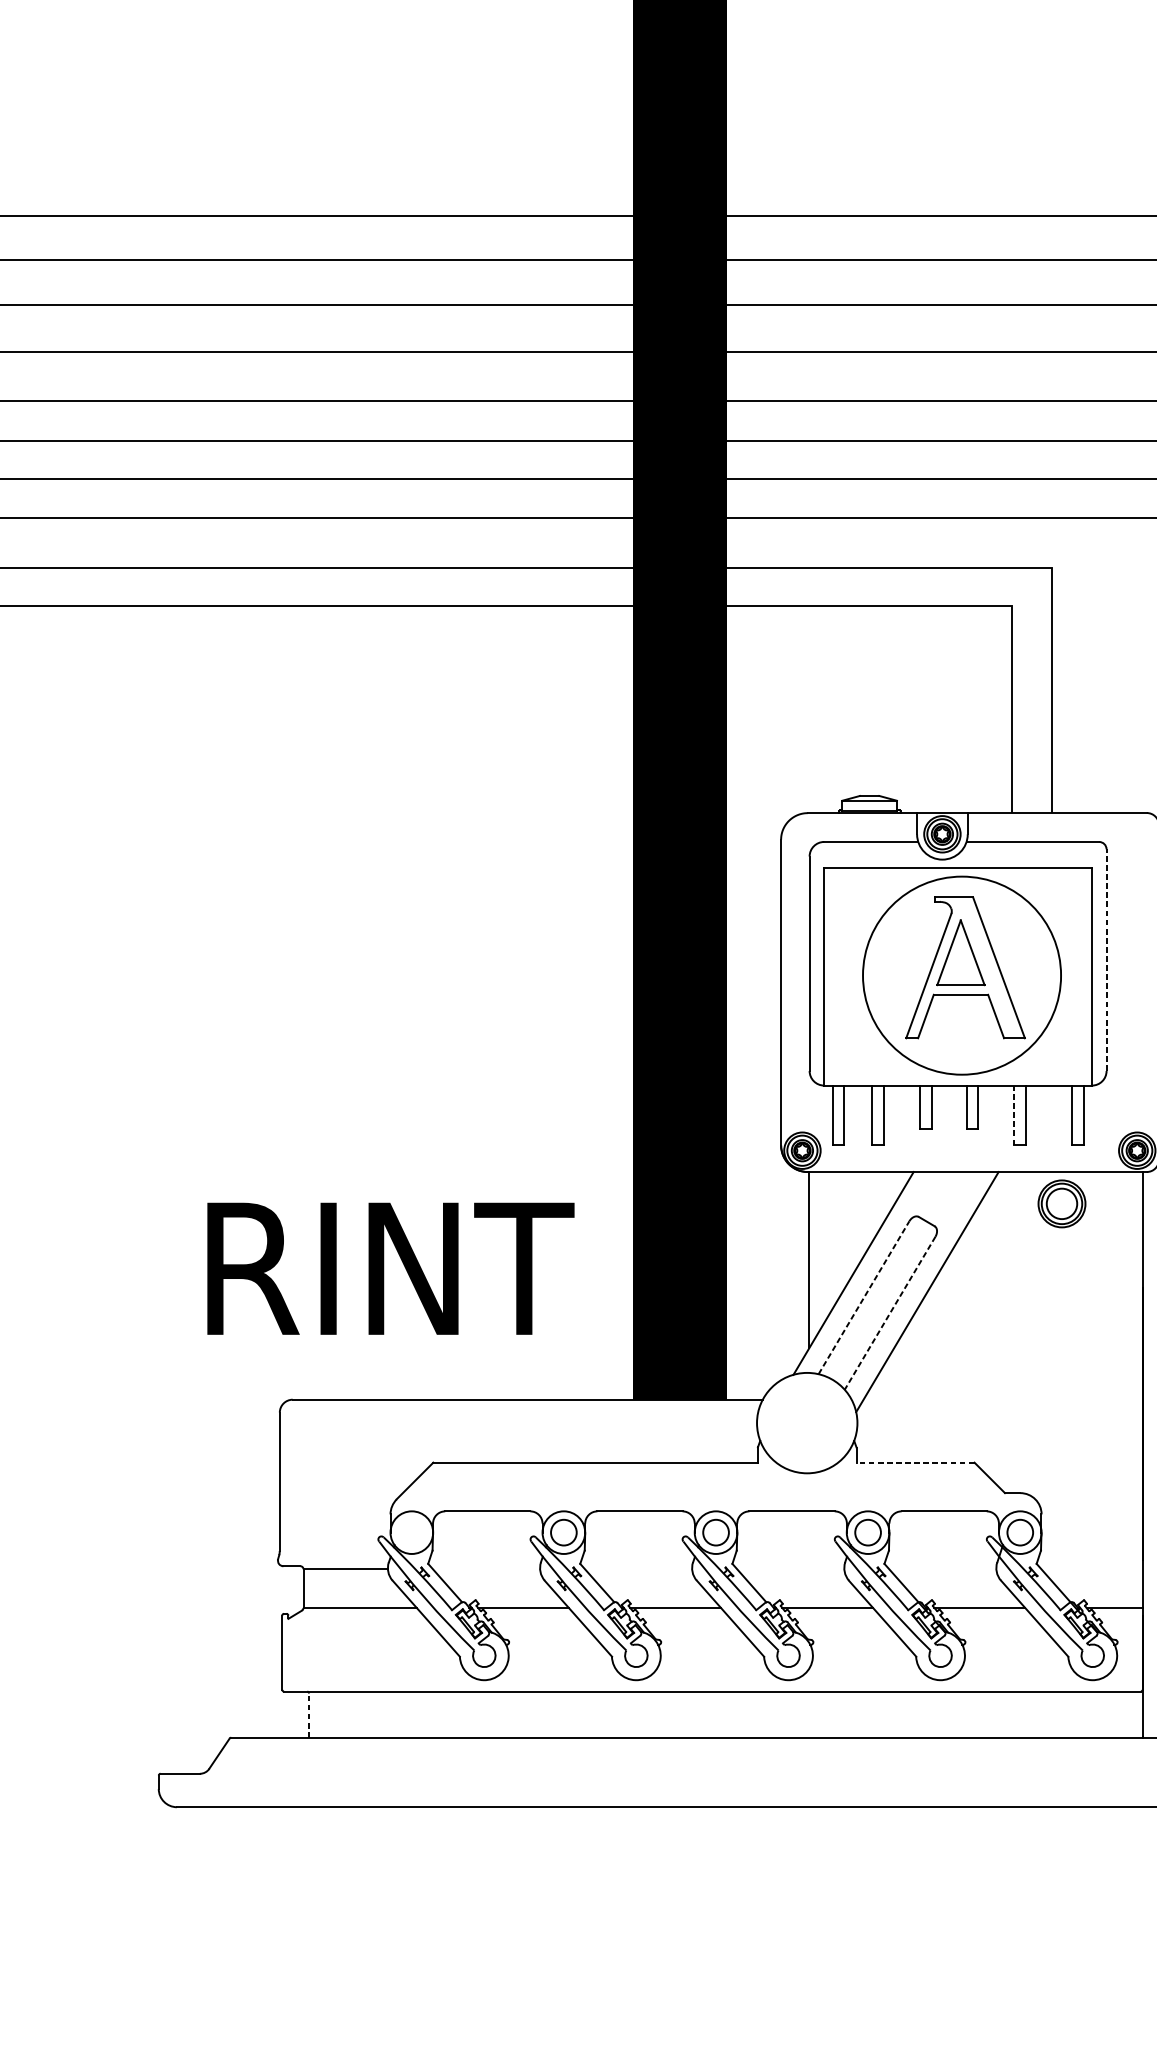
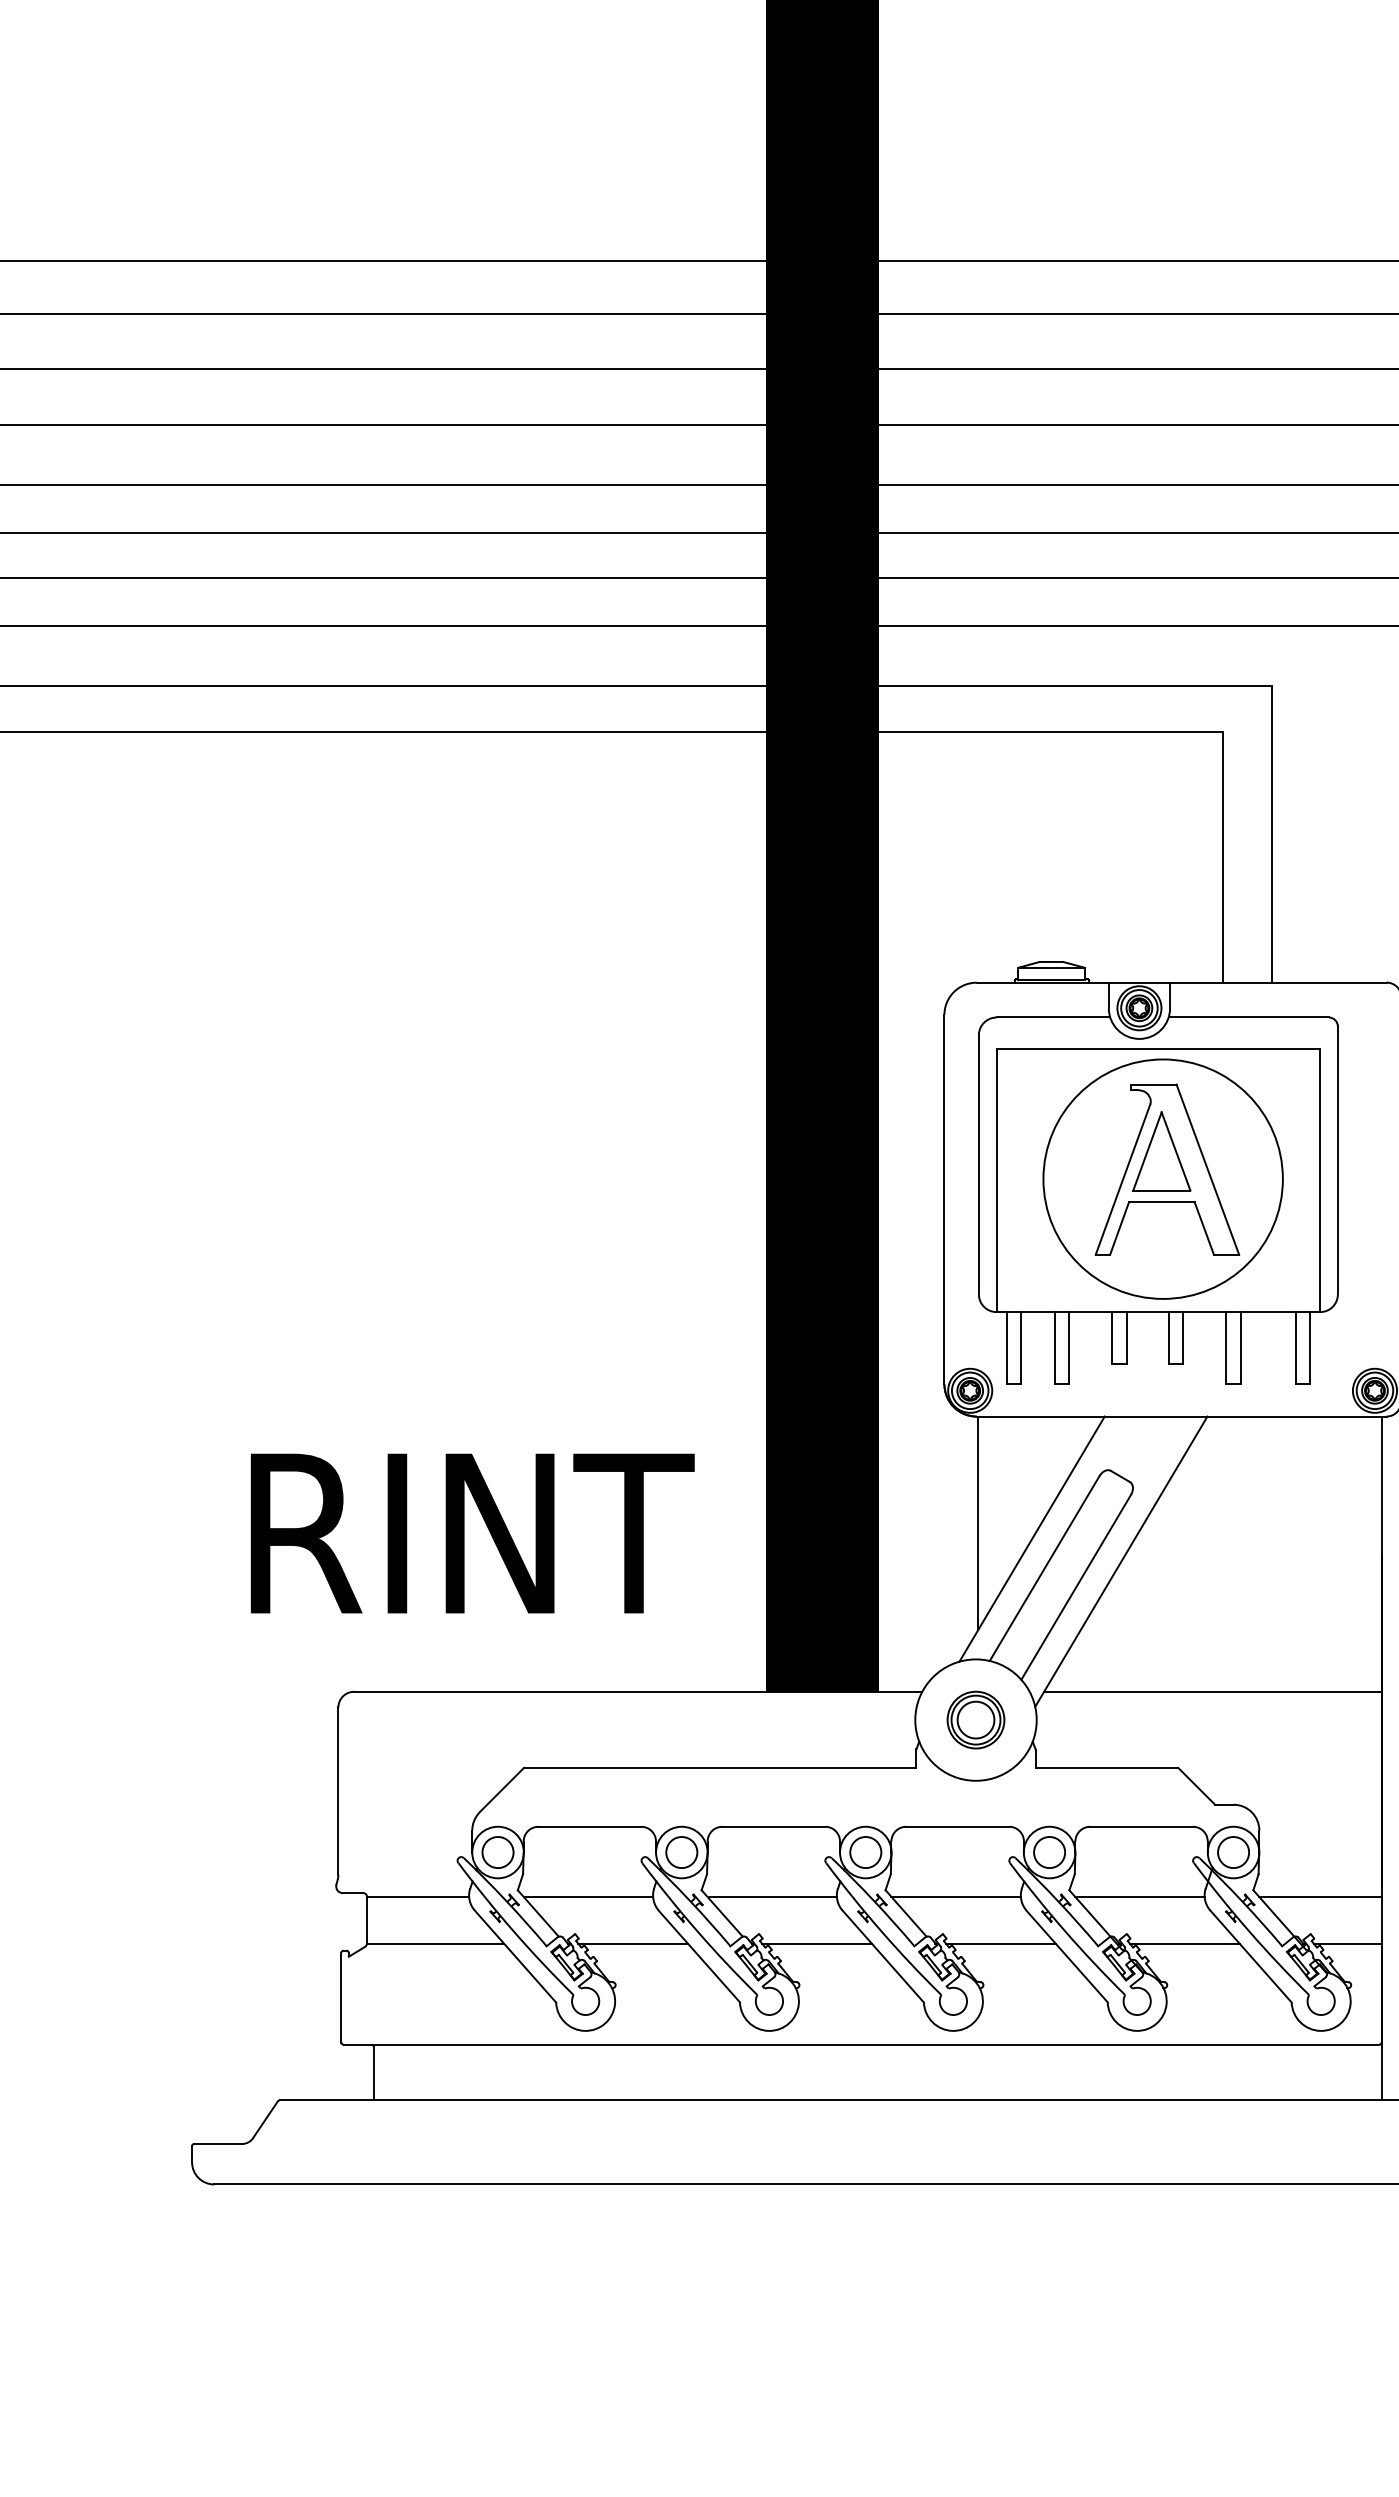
line: (1106, 959) -> (1337, 1159), dashed -> solid
line: (1014, 1114) -> (1226, 1347), dashed -> solid
part: (1061, 1203) -> (975, 1719), moved
line: (863, 1297) -> (1044, 1568), dashed -> solid
line: (889, 1313) -> (1075, 1587), dashed -> solid
line: (1002, 1399) -> (1212, 1691), added
line: (915, 1462) -> (1106, 1767), dashed -> solid
circle: (411, 1532) -> (497, 1852), added
line: (486, 1569) -> (588, 1896), added
line: (638, 1569) -> (772, 1896), added
line: (790, 1569) -> (955, 1896), added
line: (942, 1569) -> (1139, 1896), added
line: (1092, 1569) -> (1320, 1896), added
line: (308, 1715) -> (373, 2073), dashed -> solid

